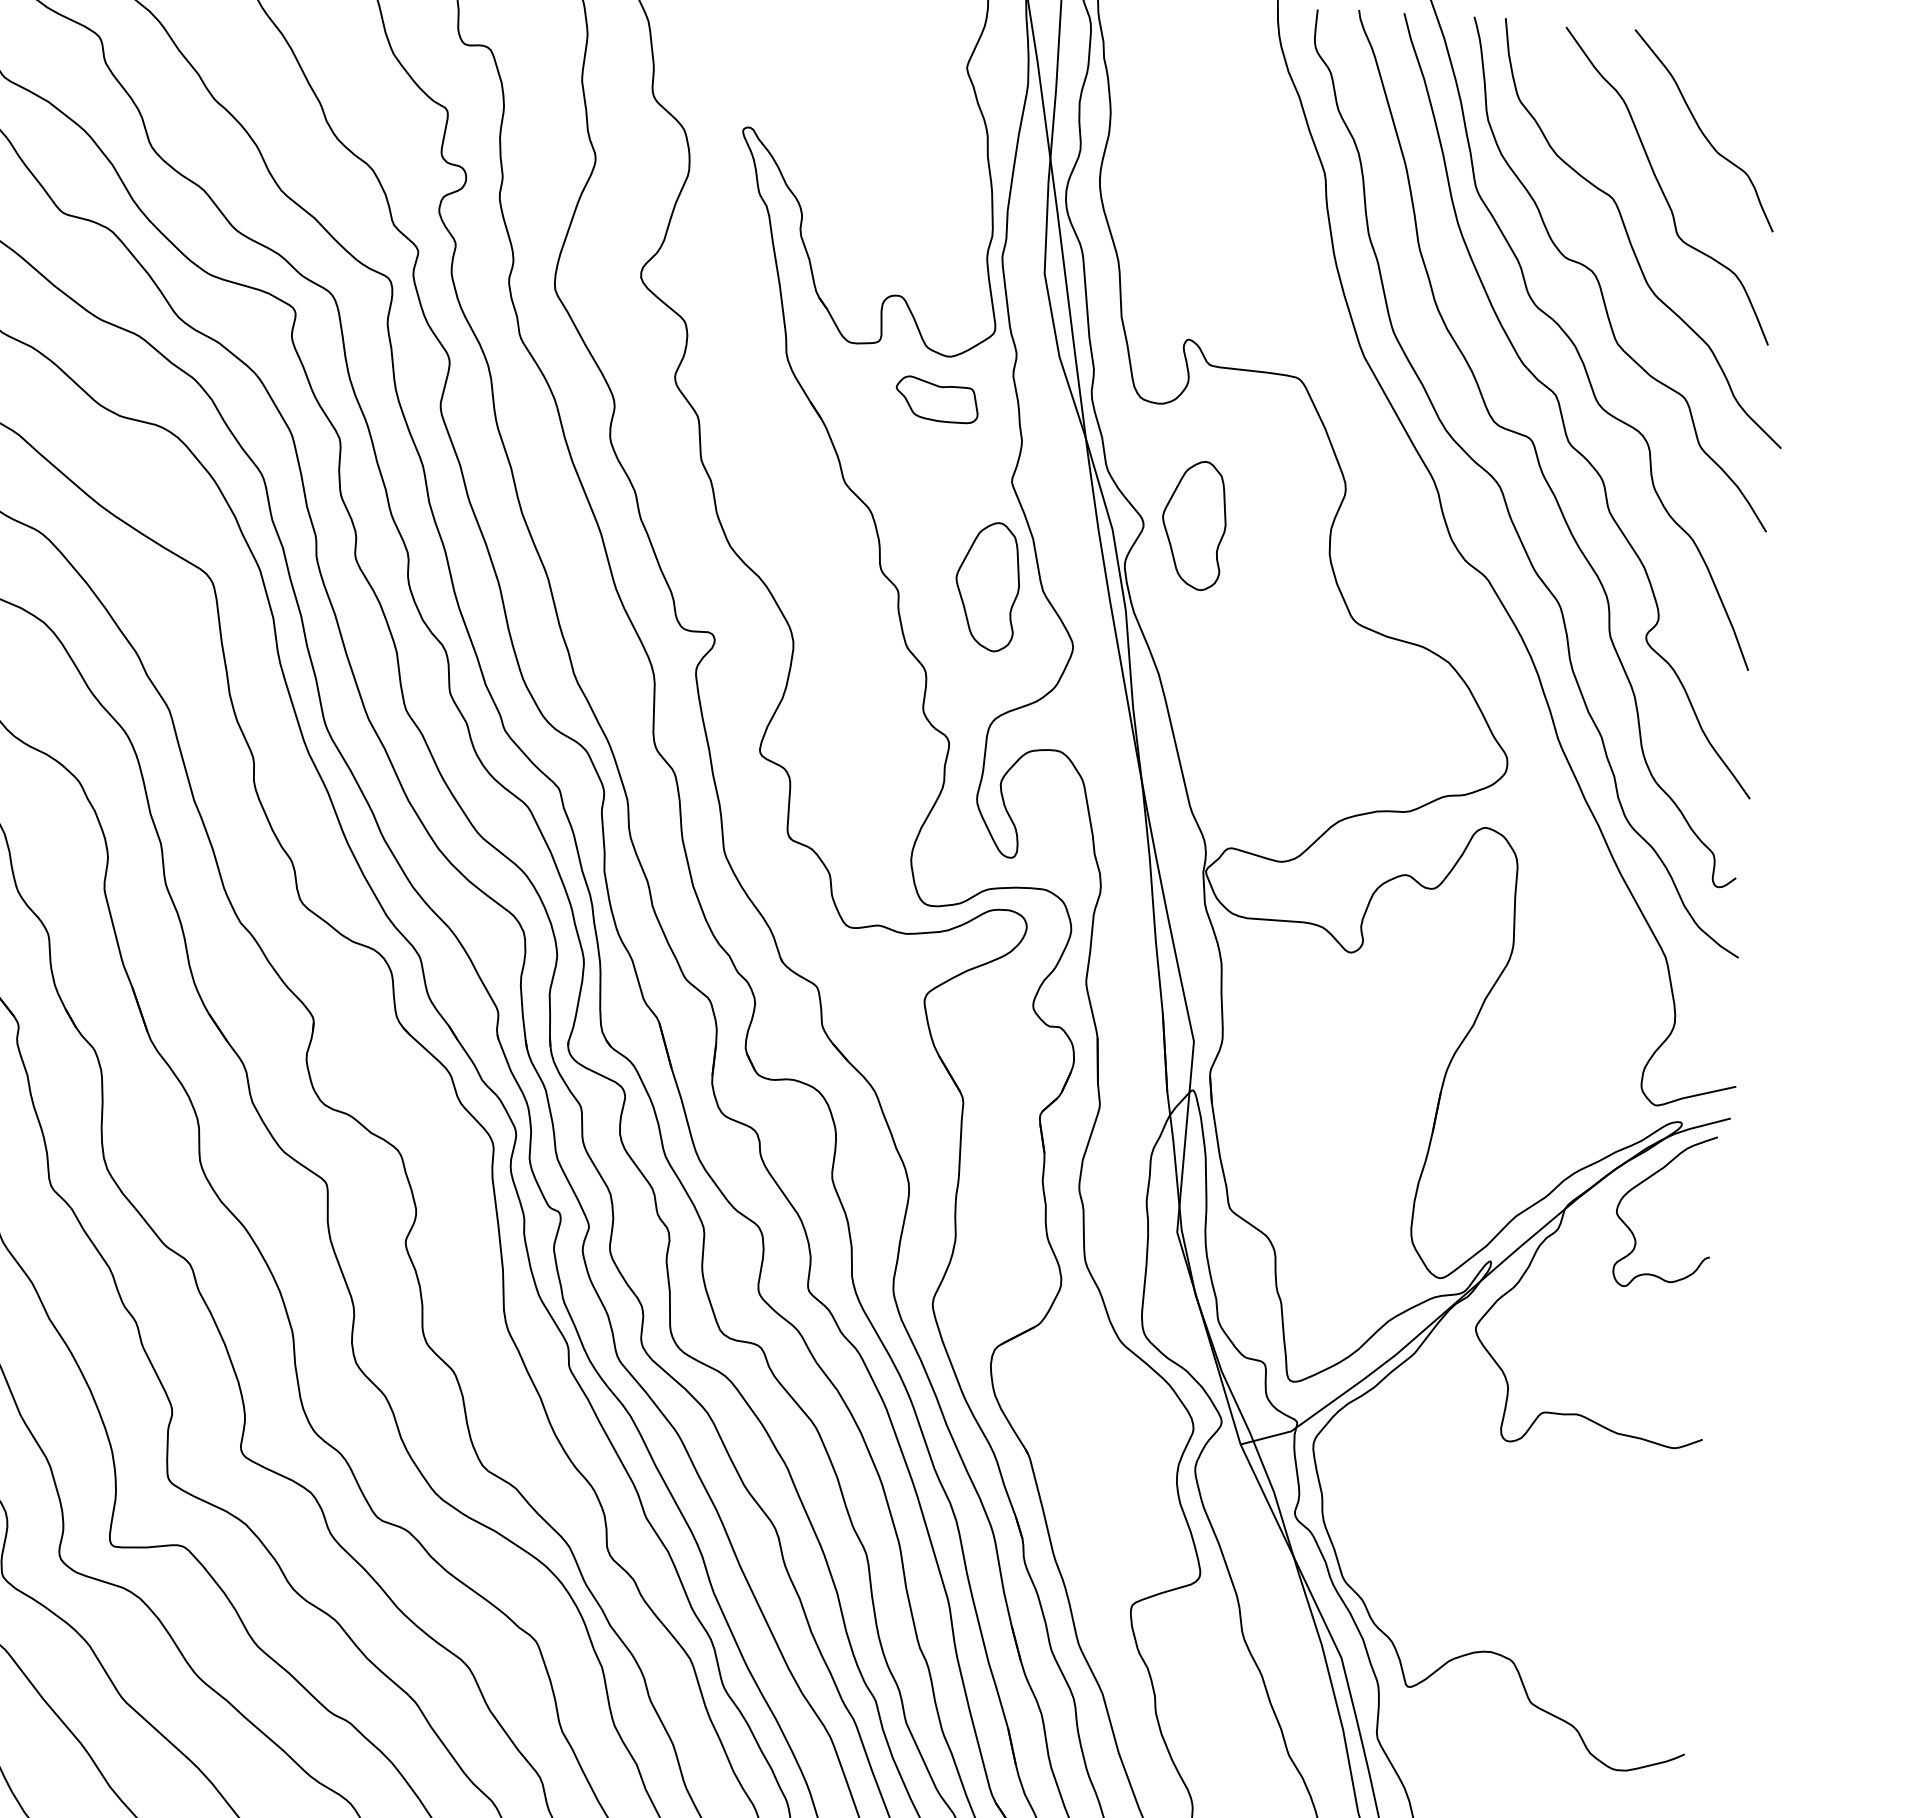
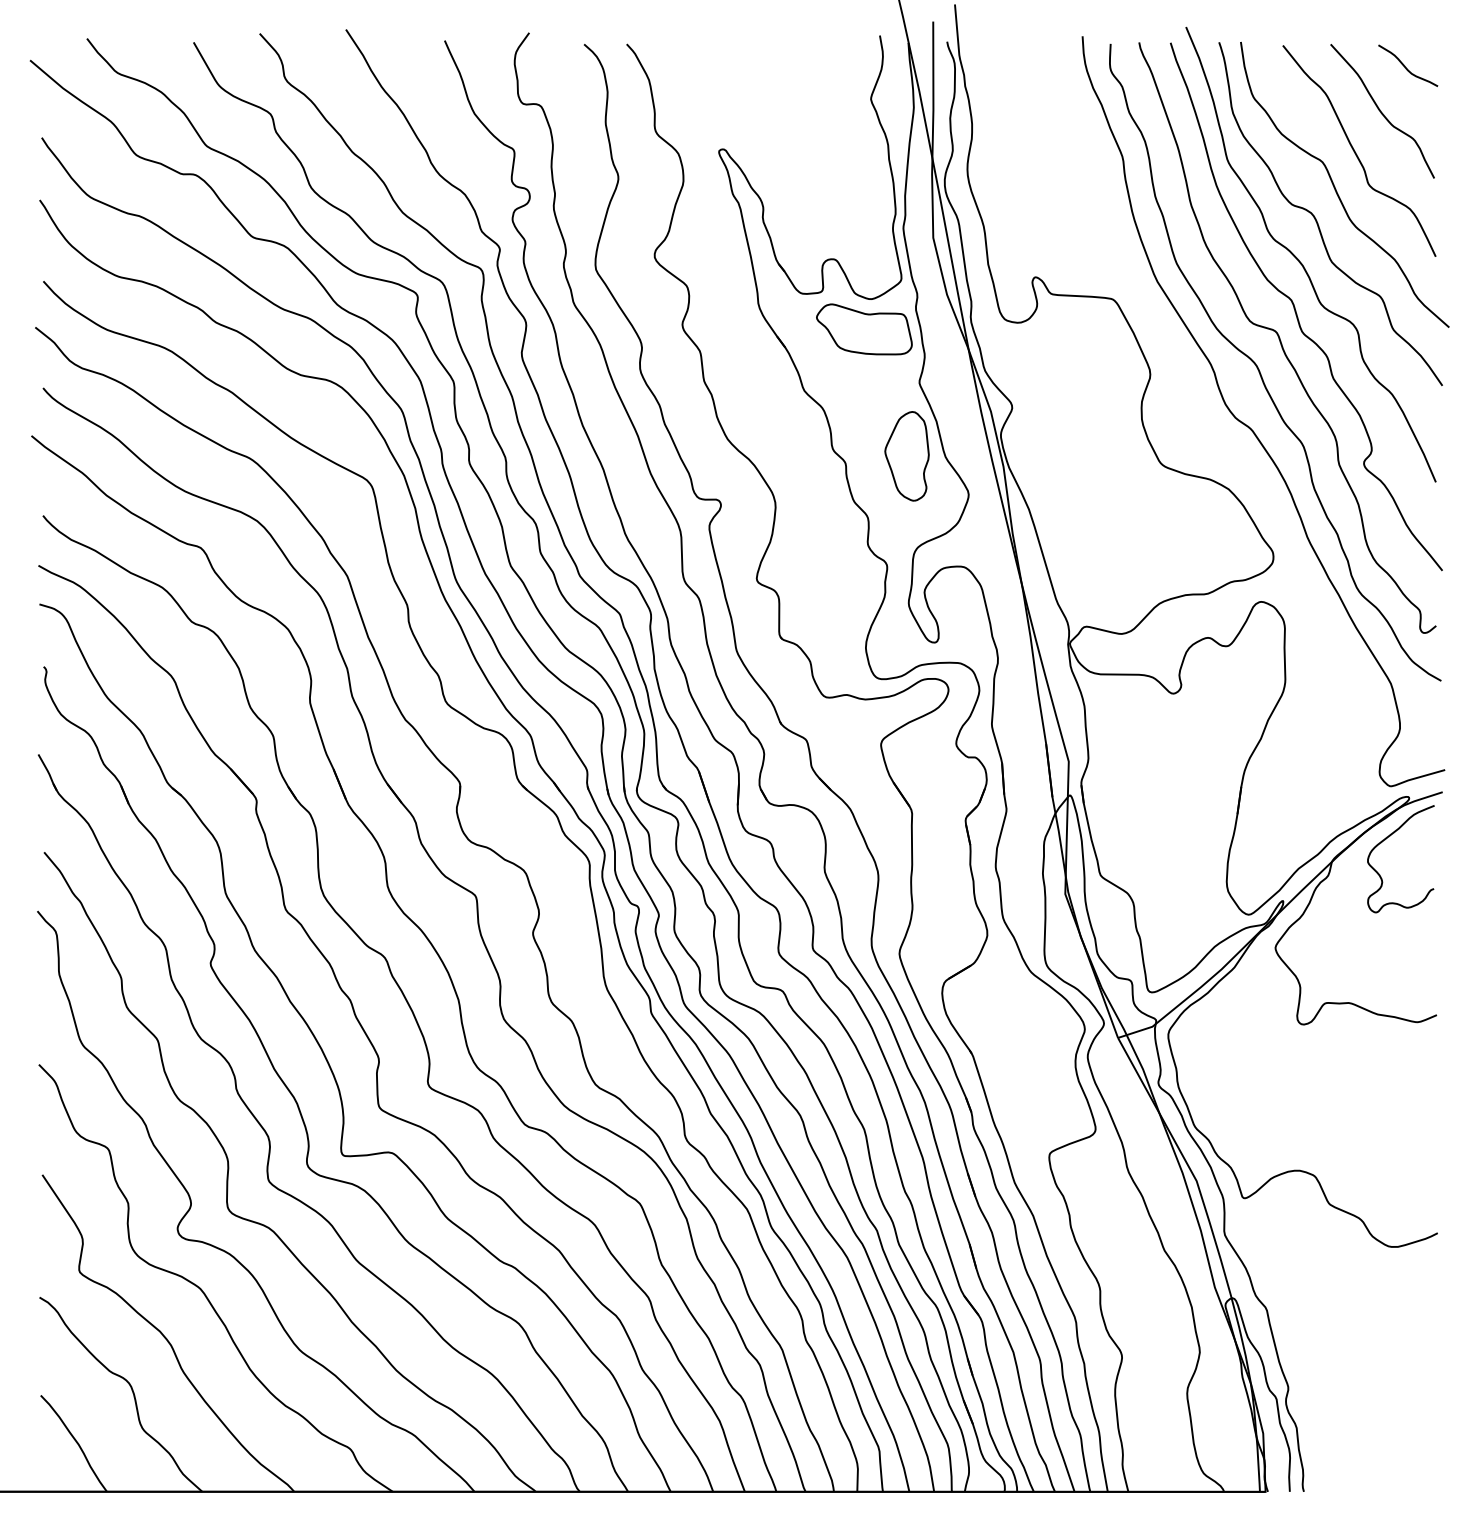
curve: (1742, 69) -> (1406, 67), added
part: (937, 399) -> (864, 329), size x1.67
part: (1193, 525) -> (1046, 405), removed

